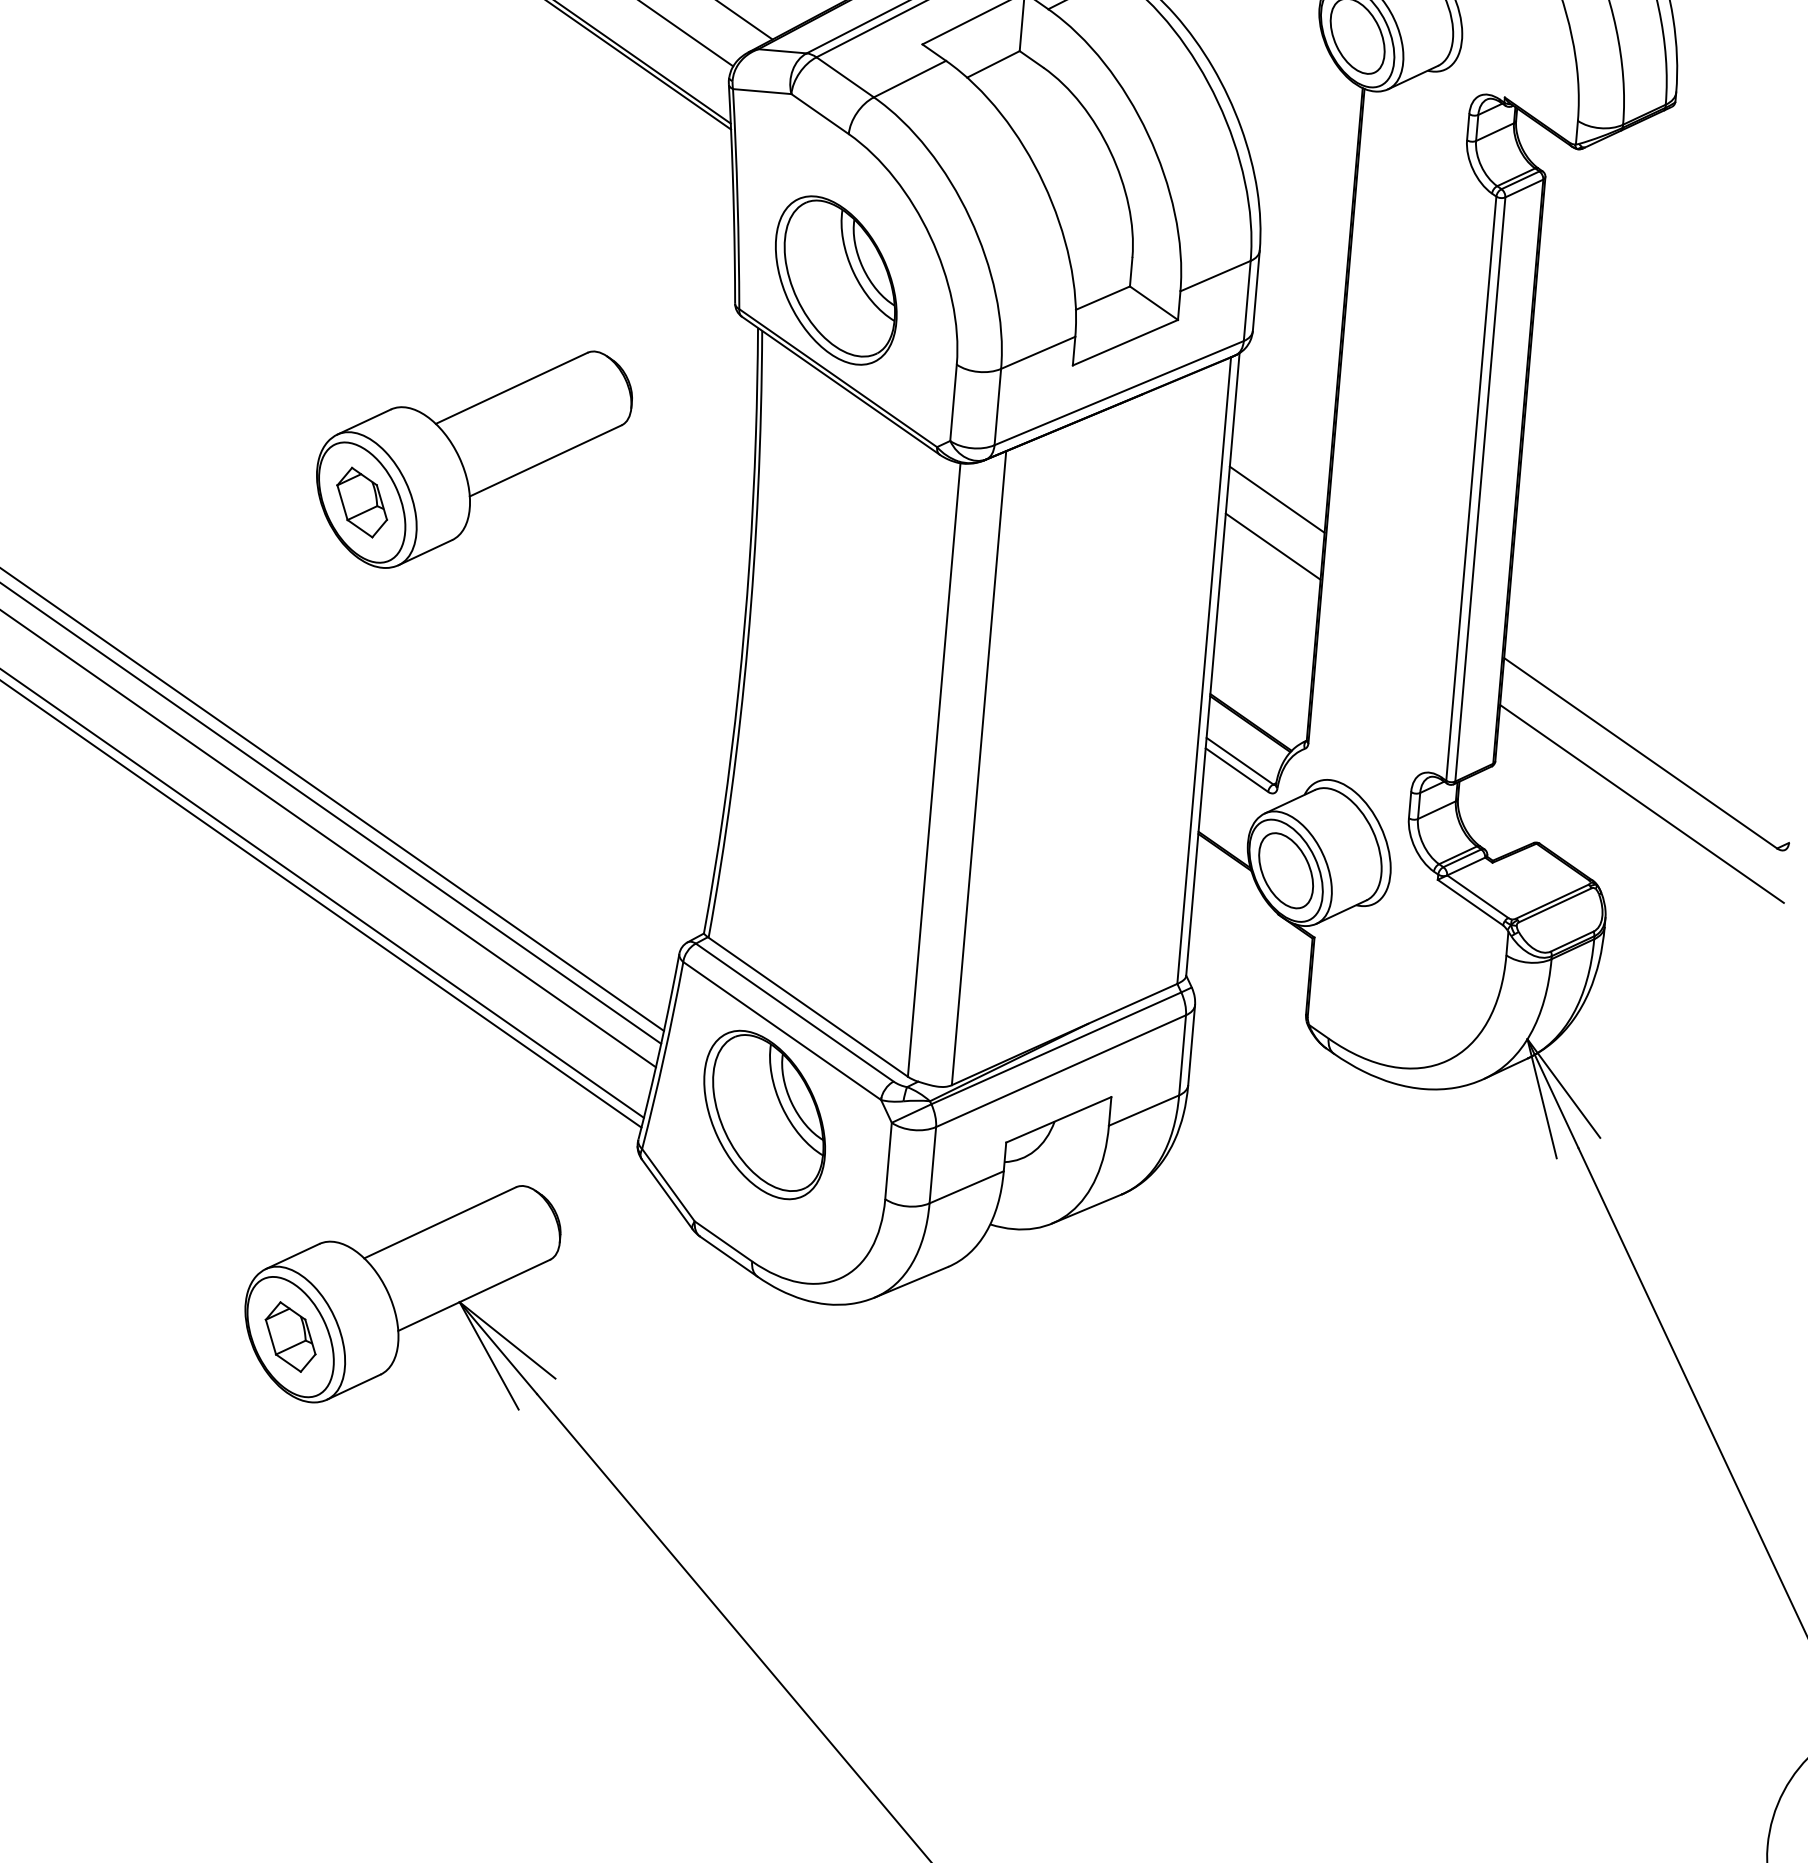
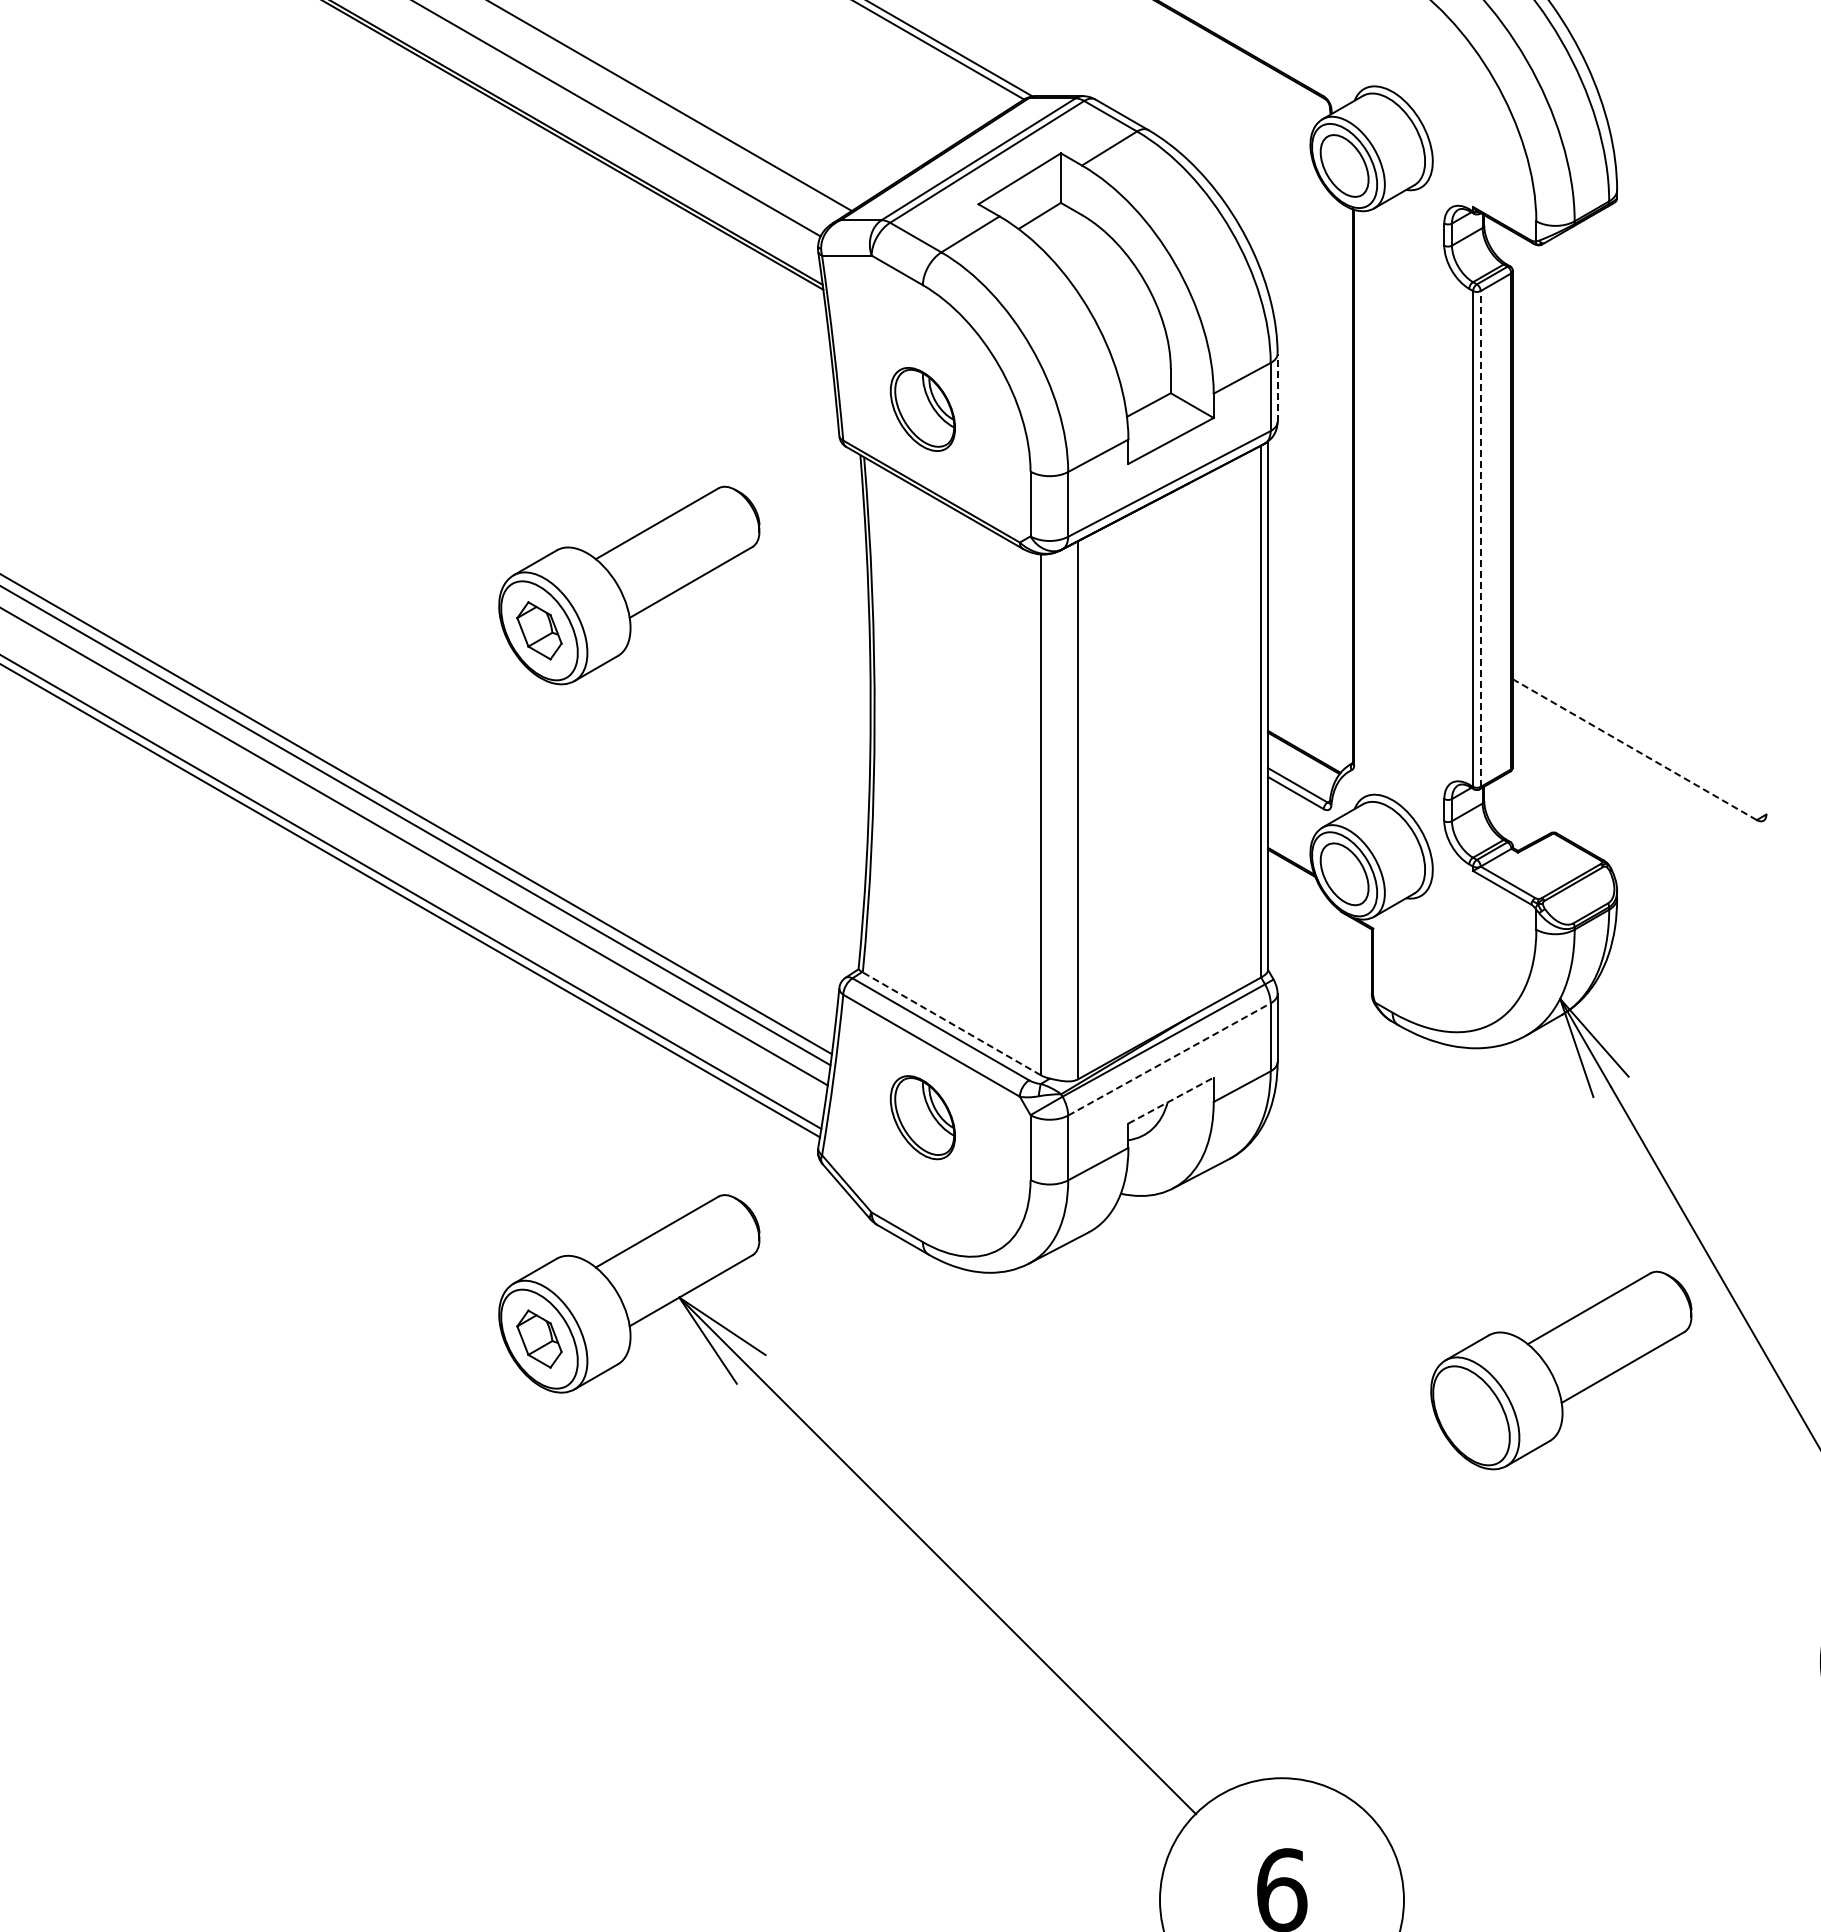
part: (835, 280) -> (922, 409), size x0.6
line: (1256, 290) -> (1277, 387), solid -> dashed
line: (1480, 488) -> (1480, 538), solid -> dashed
line: (1277, 498) -> (1310, 561), removed
line: (1273, 545) -> (1310, 601), removed
line: (1640, 752) -> (1634, 749), solid -> dashed
line: (1641, 804) -> (1639, 792), removed
line: (807, 1006) -> (951, 1023), solid -> dashed
line: (1061, 1071) -> (1169, 1059), solid -> dashed
part: (764, 1114) -> (922, 1117), size x0.6
line: (1059, 1119) -> (1171, 1100), solid -> dashed
part: (1491, 1477) -> (1561, 1370), added

